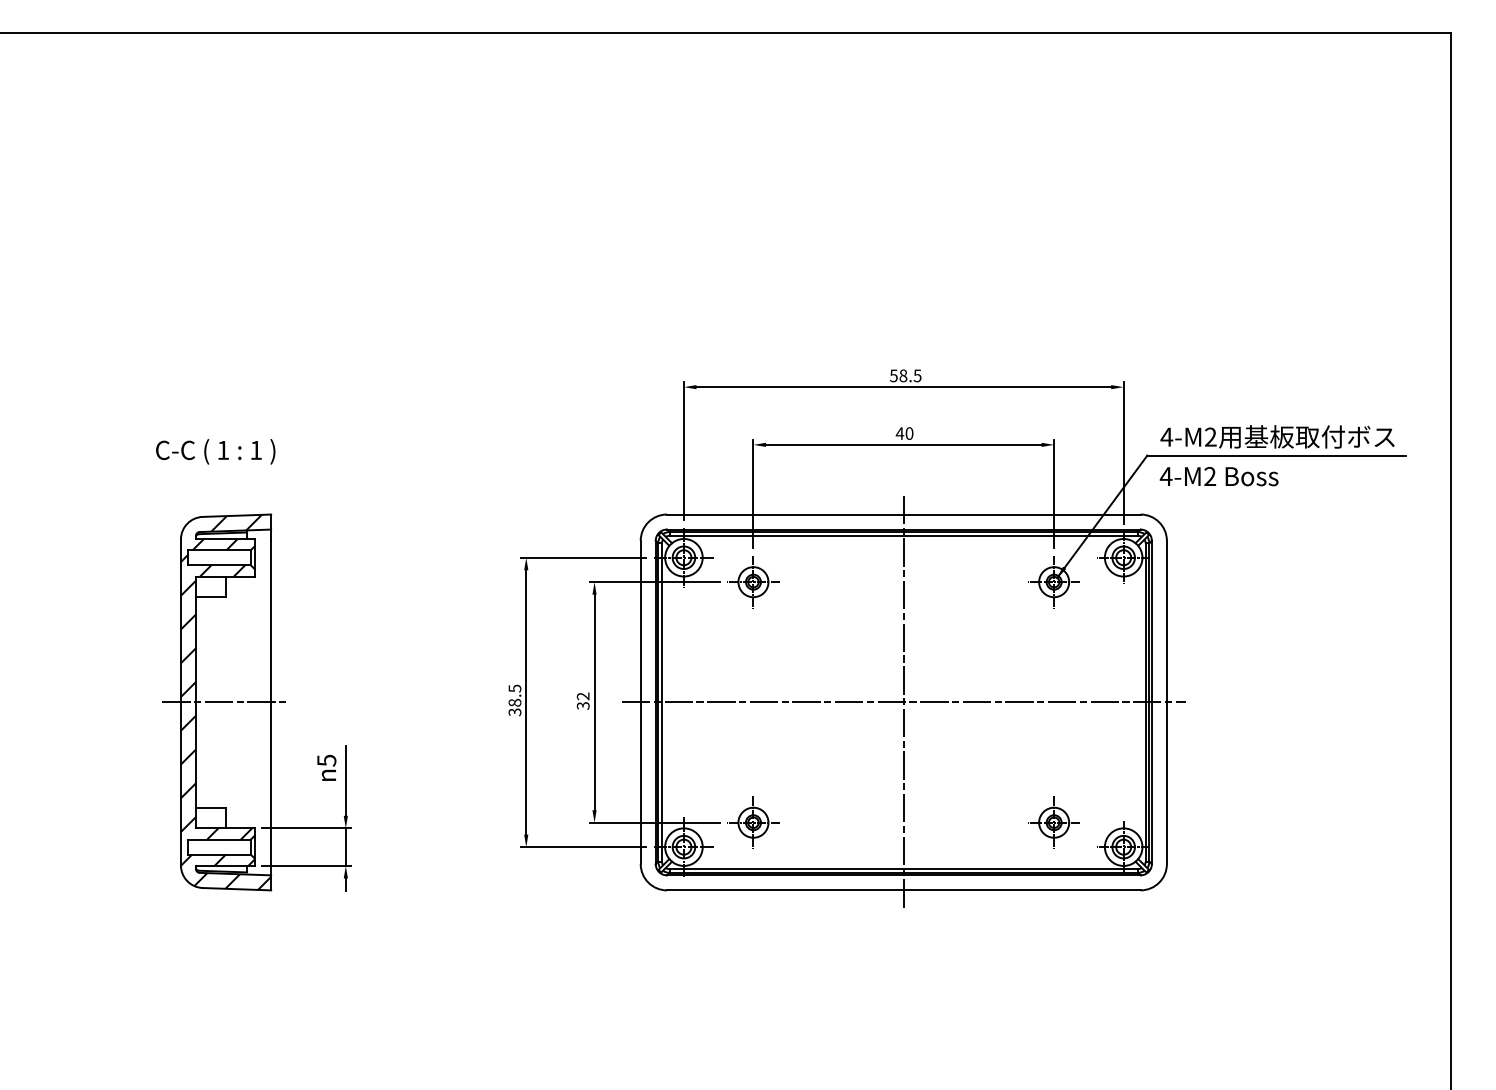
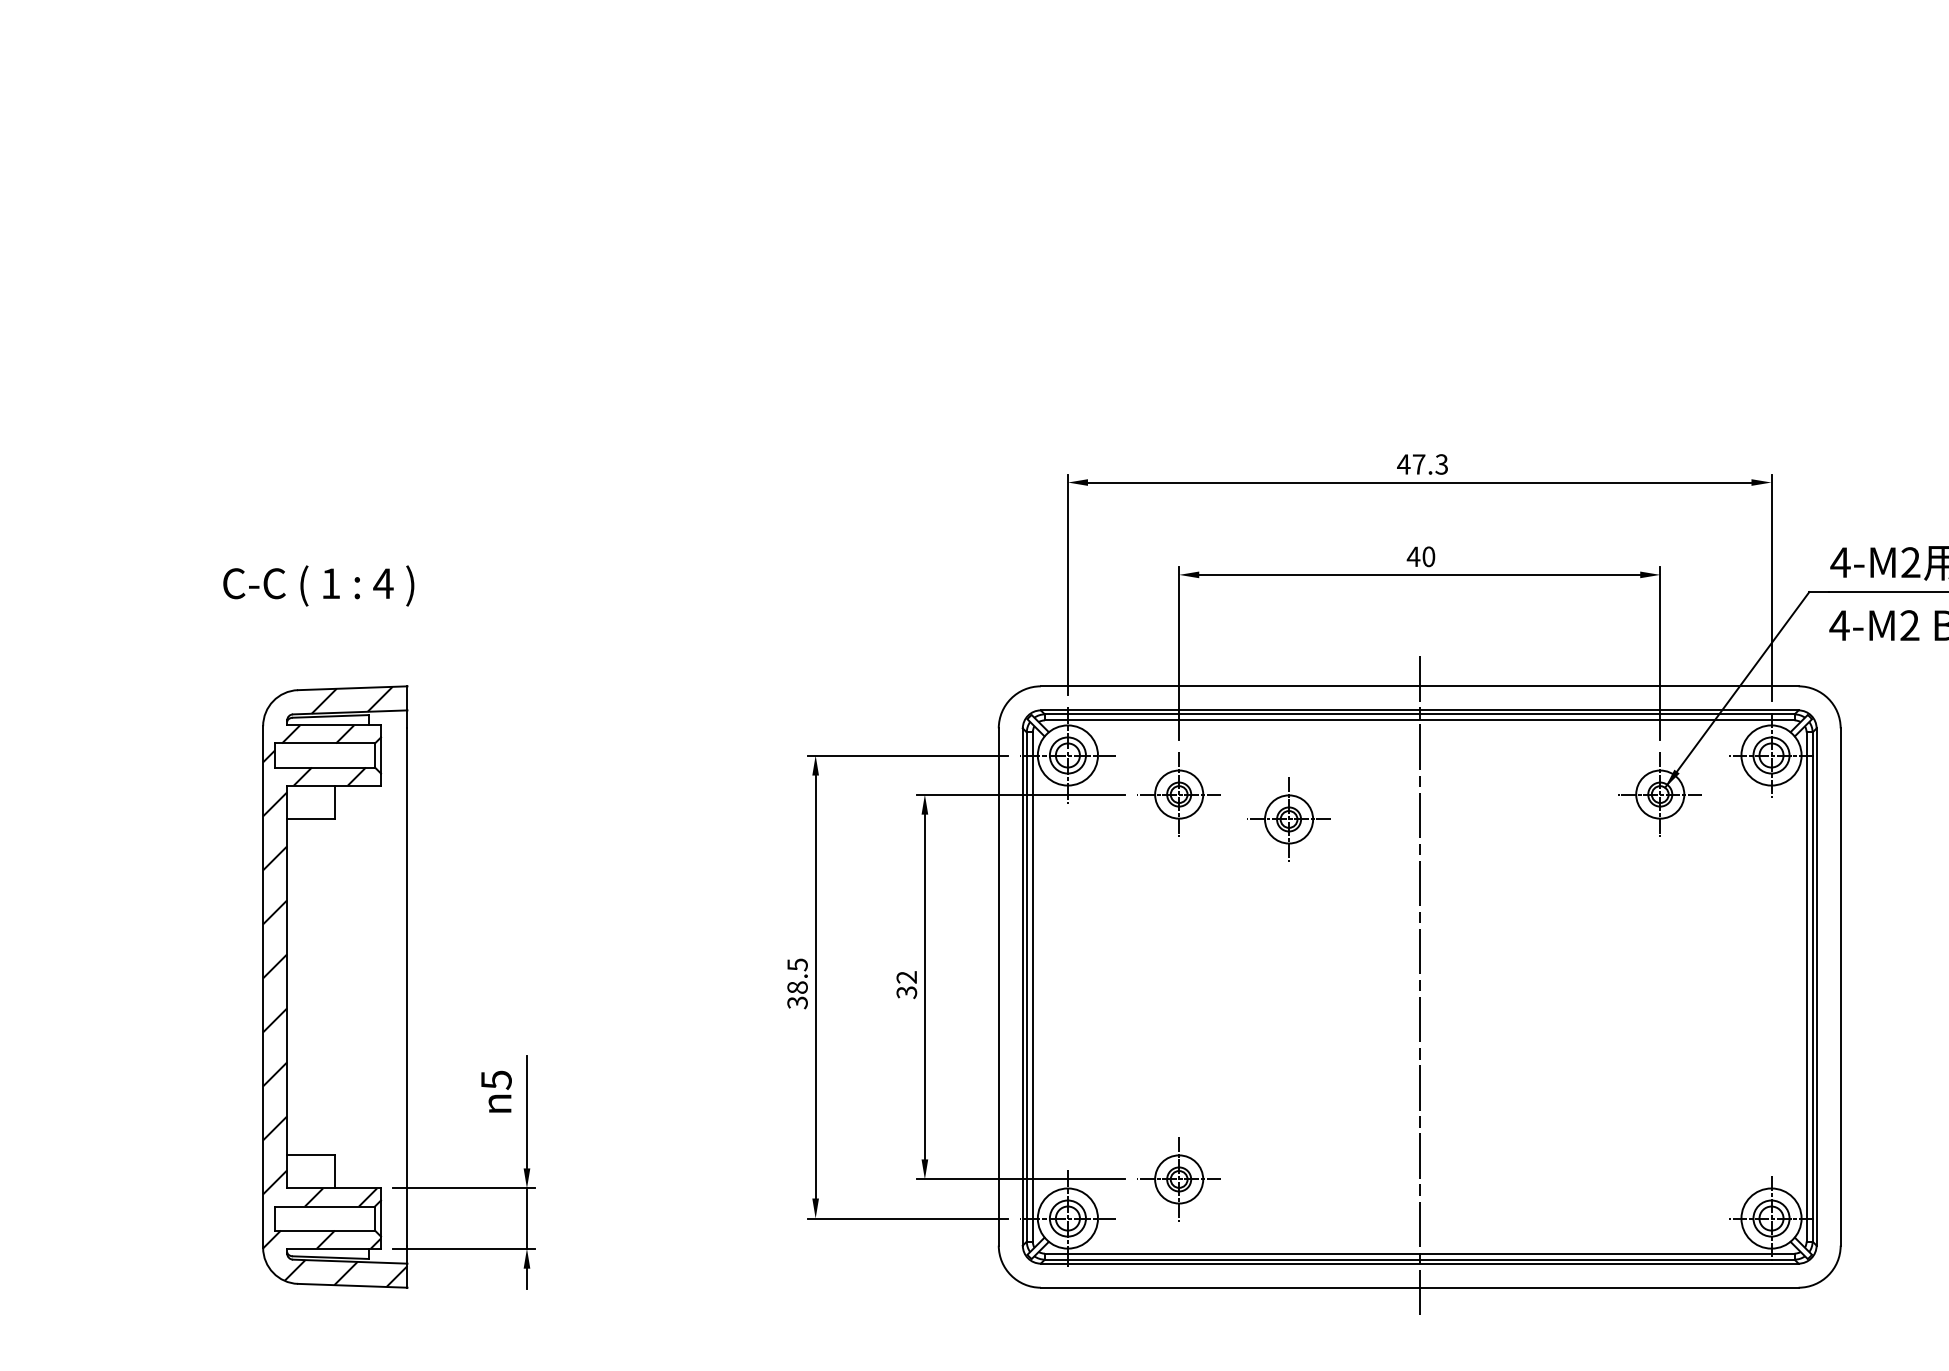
text: (905, 375) -> (1422, 463), 58.5 -> 47.3
text: (255, 450) -> (382, 583), 1 -> 4
line: (225, 702) -> (334, 987), removed
line: (903, 702) -> (1419, 987), removed
part: (1053, 822) -> (1288, 819), moved

